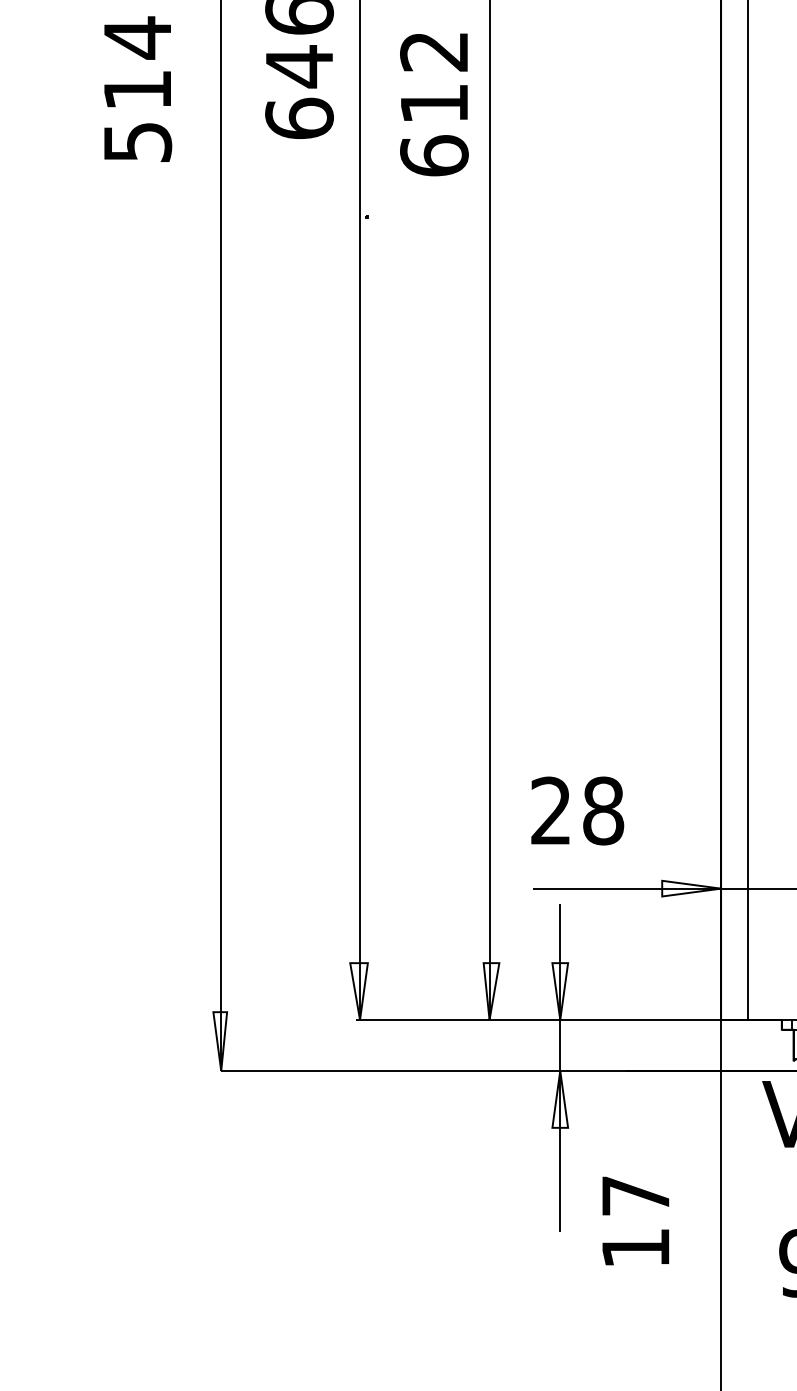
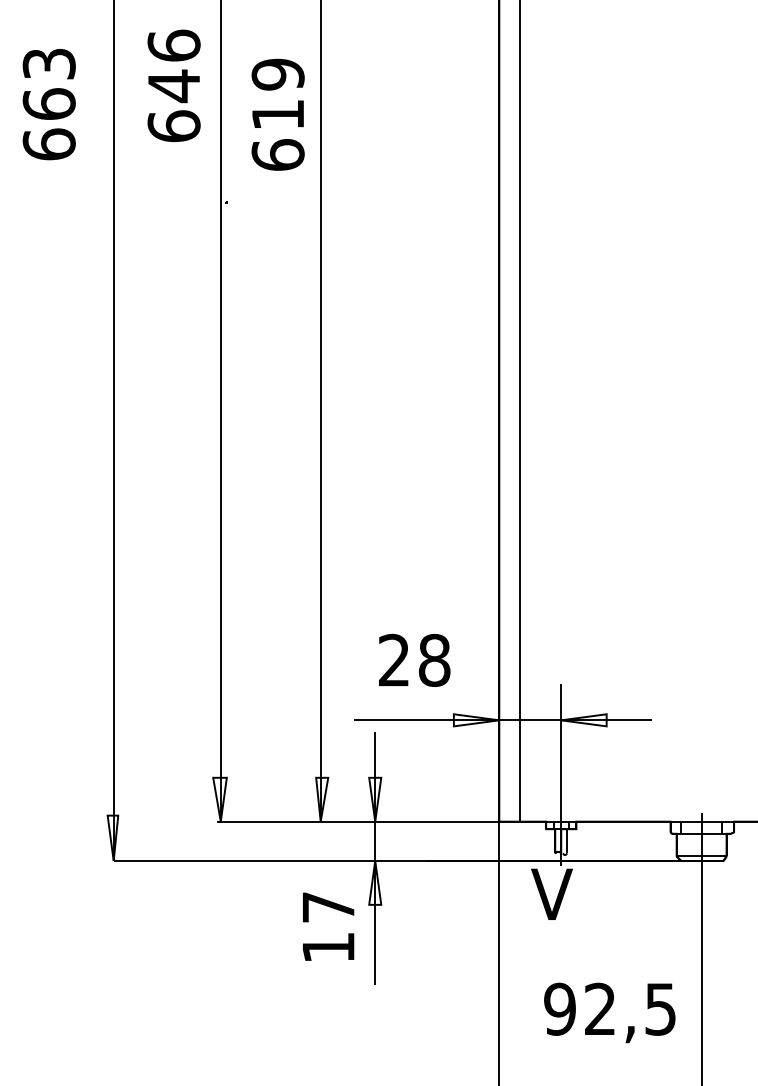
text: (433, 51) -> (277, 74), 612 -> 619
text: (136, 89) -> (48, 103), 514 -> 663
text: (577, 809) -> (414, 659), moved
text: (635, 1220) -> (328, 926), moved

